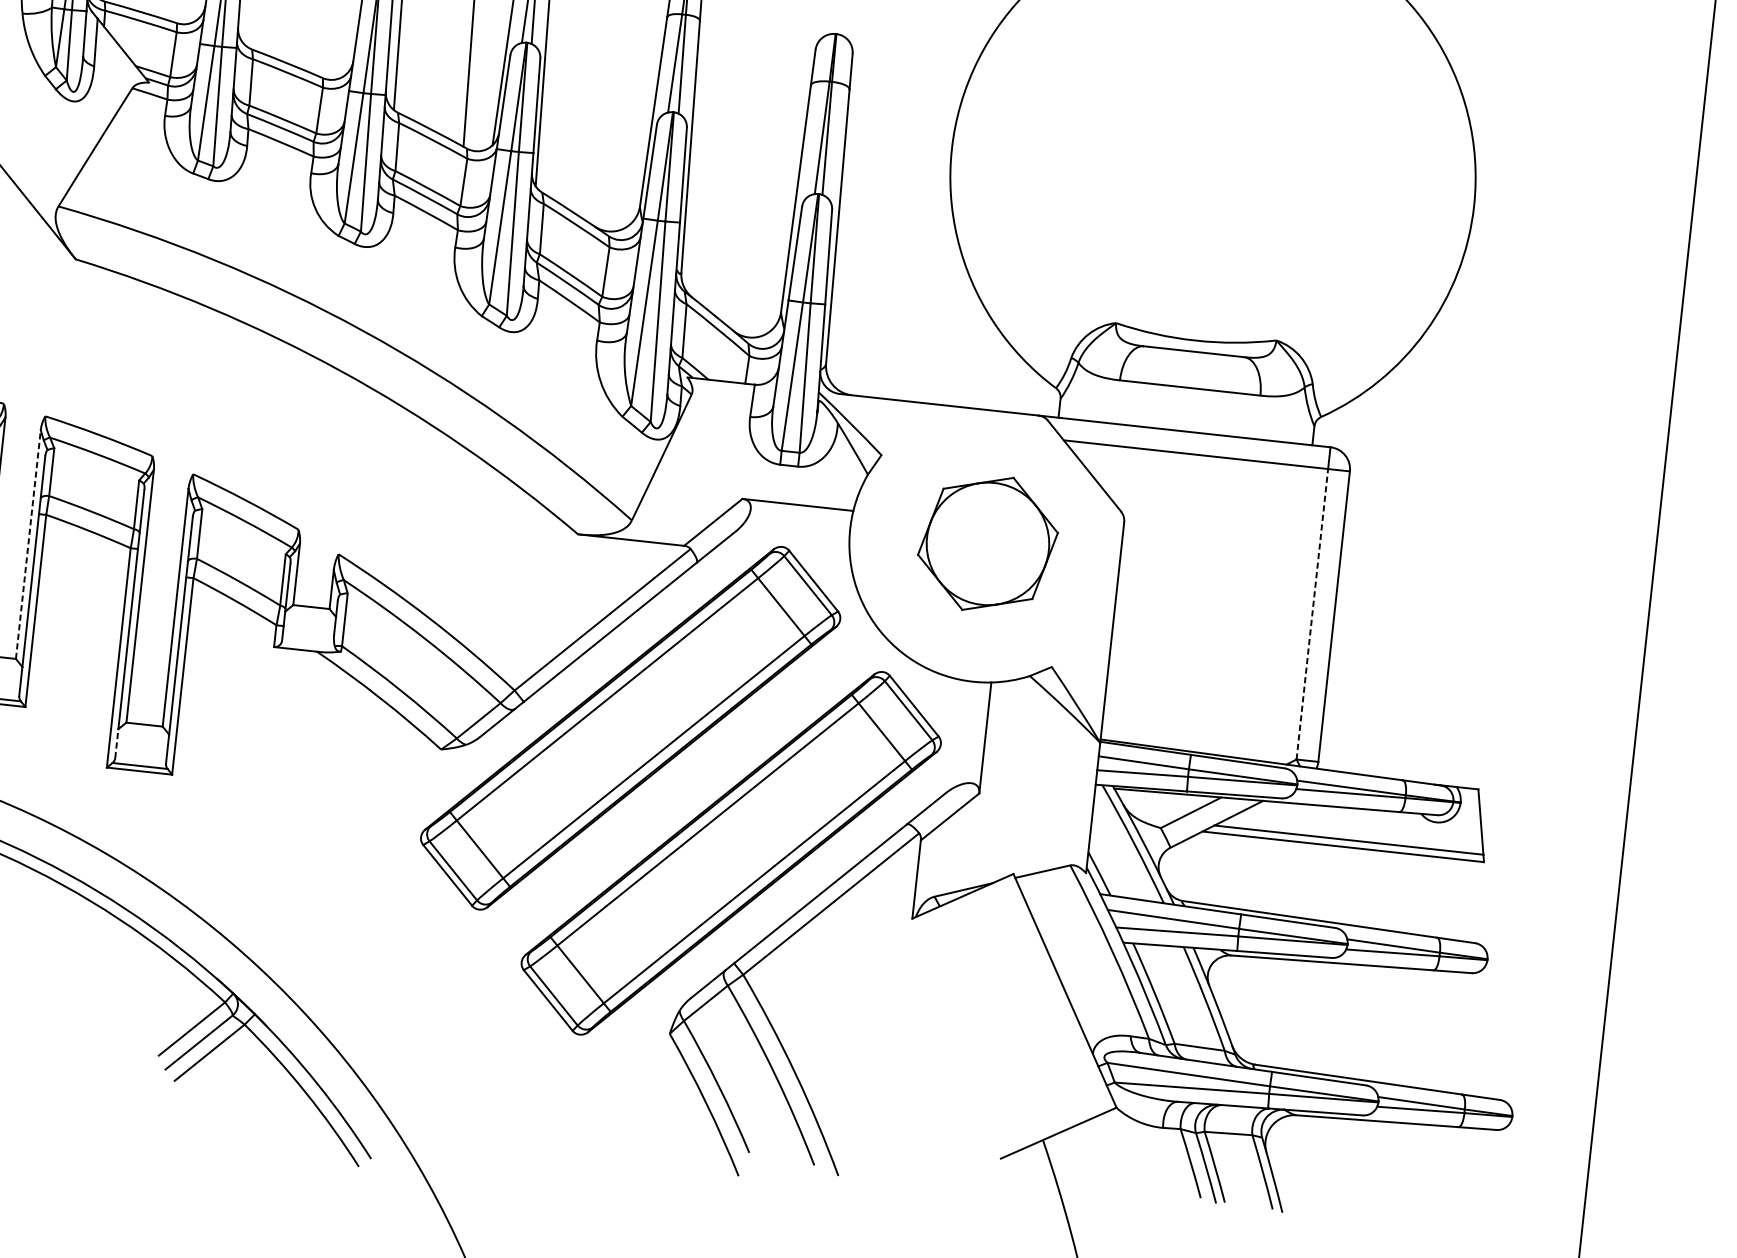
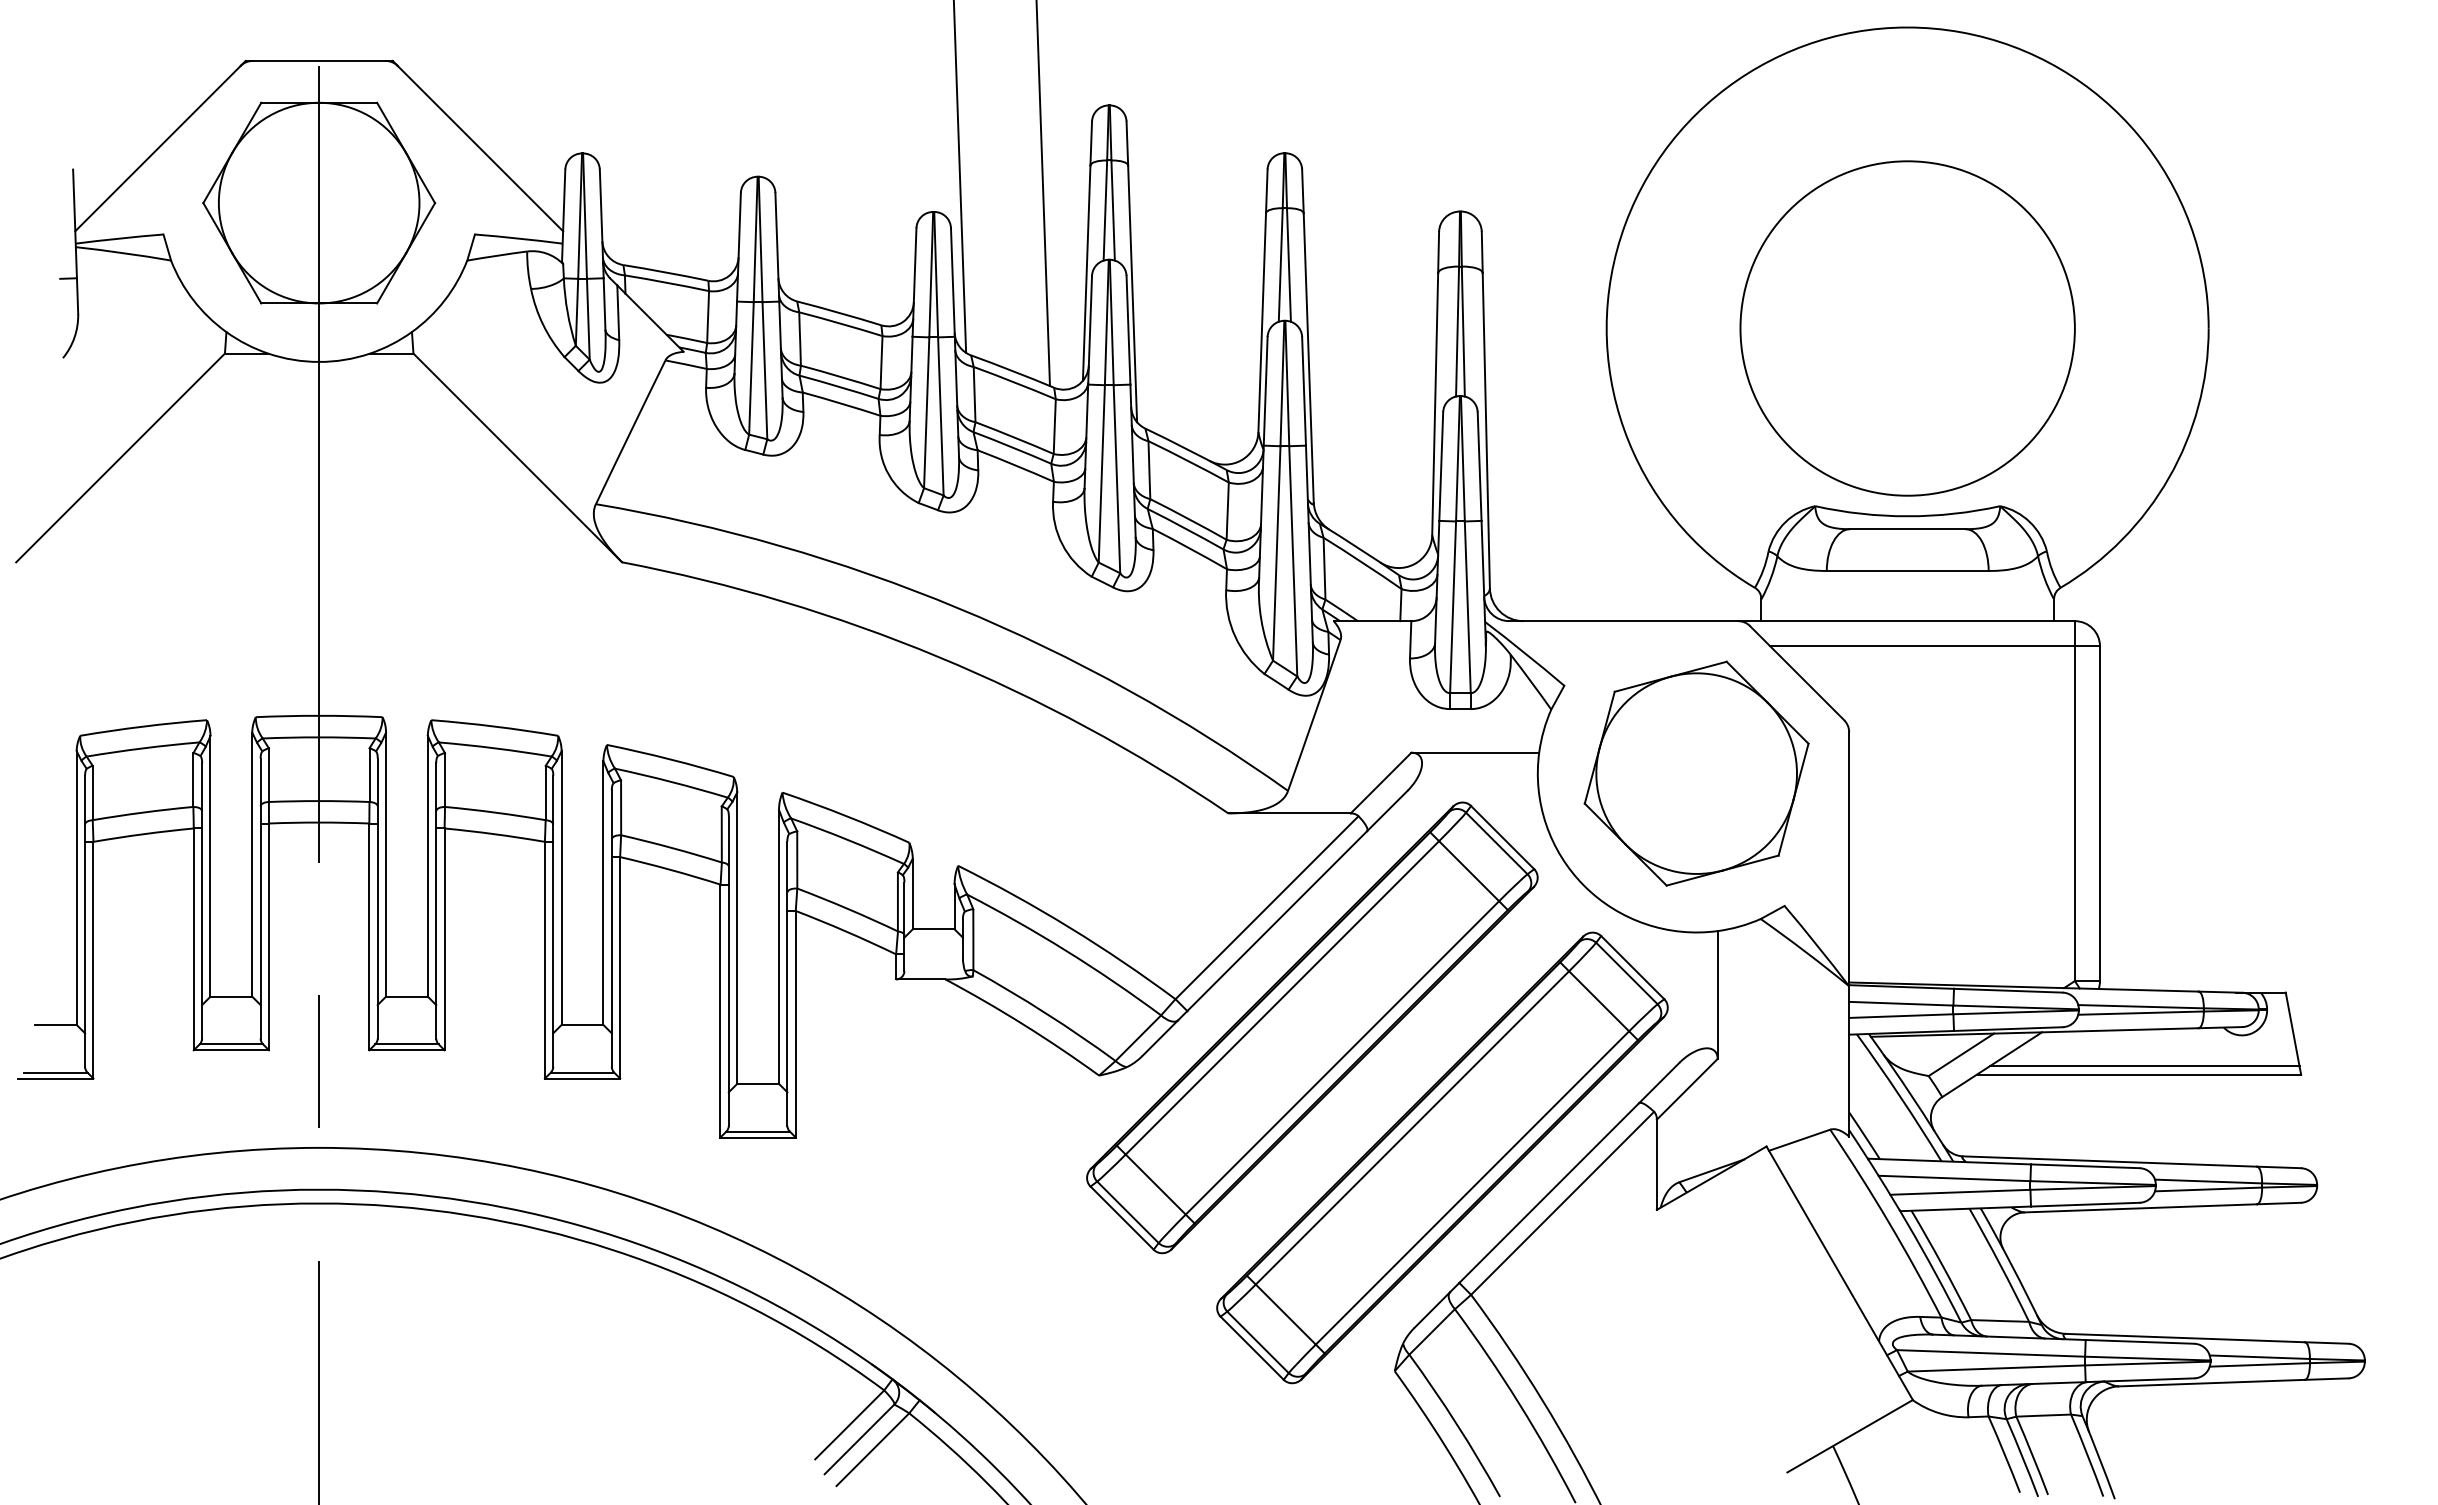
circle: (1212, 177) -> (1907, 328), added
part: (987, 543) -> (1696, 773), size x1.43
line: (28, 544) -> (603, 893), dashed -> solid
line: (1312, 614) -> (2074, 813), dashed -> solid
line: (116, 743) -> (728, 1108), dashed -> solid

